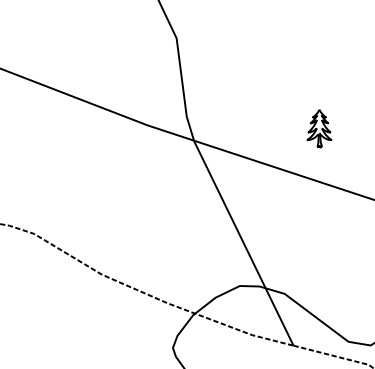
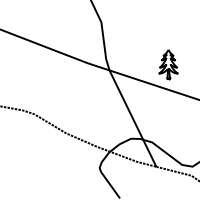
part: (319, 128) -> (168, 64), size x1.67

